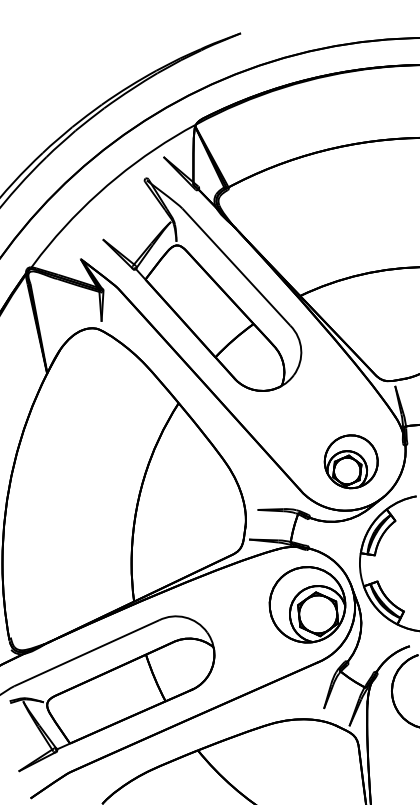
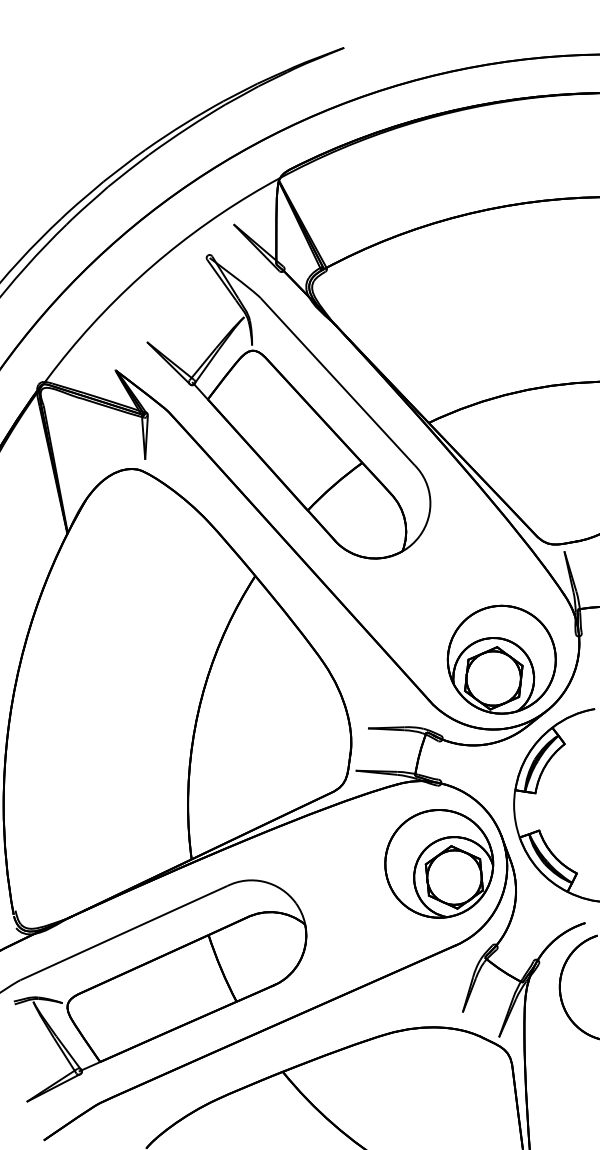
part: (351, 461) -> (501, 659), size x1.43

